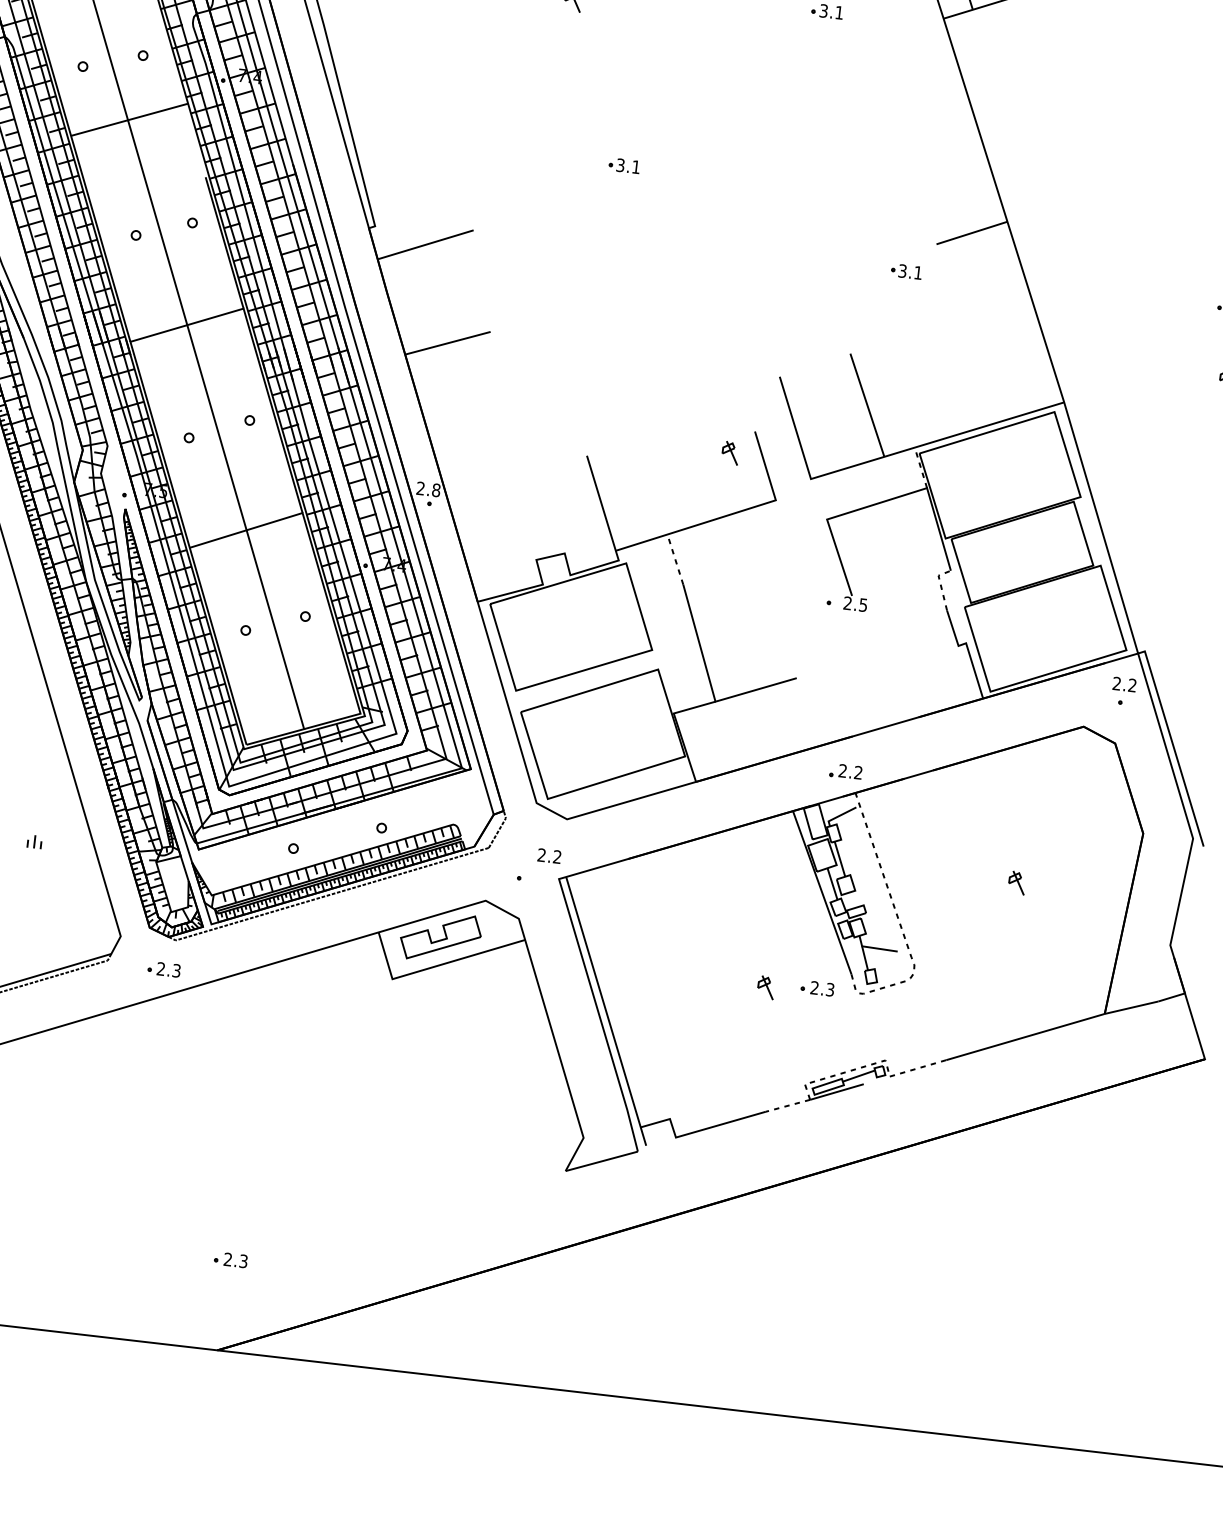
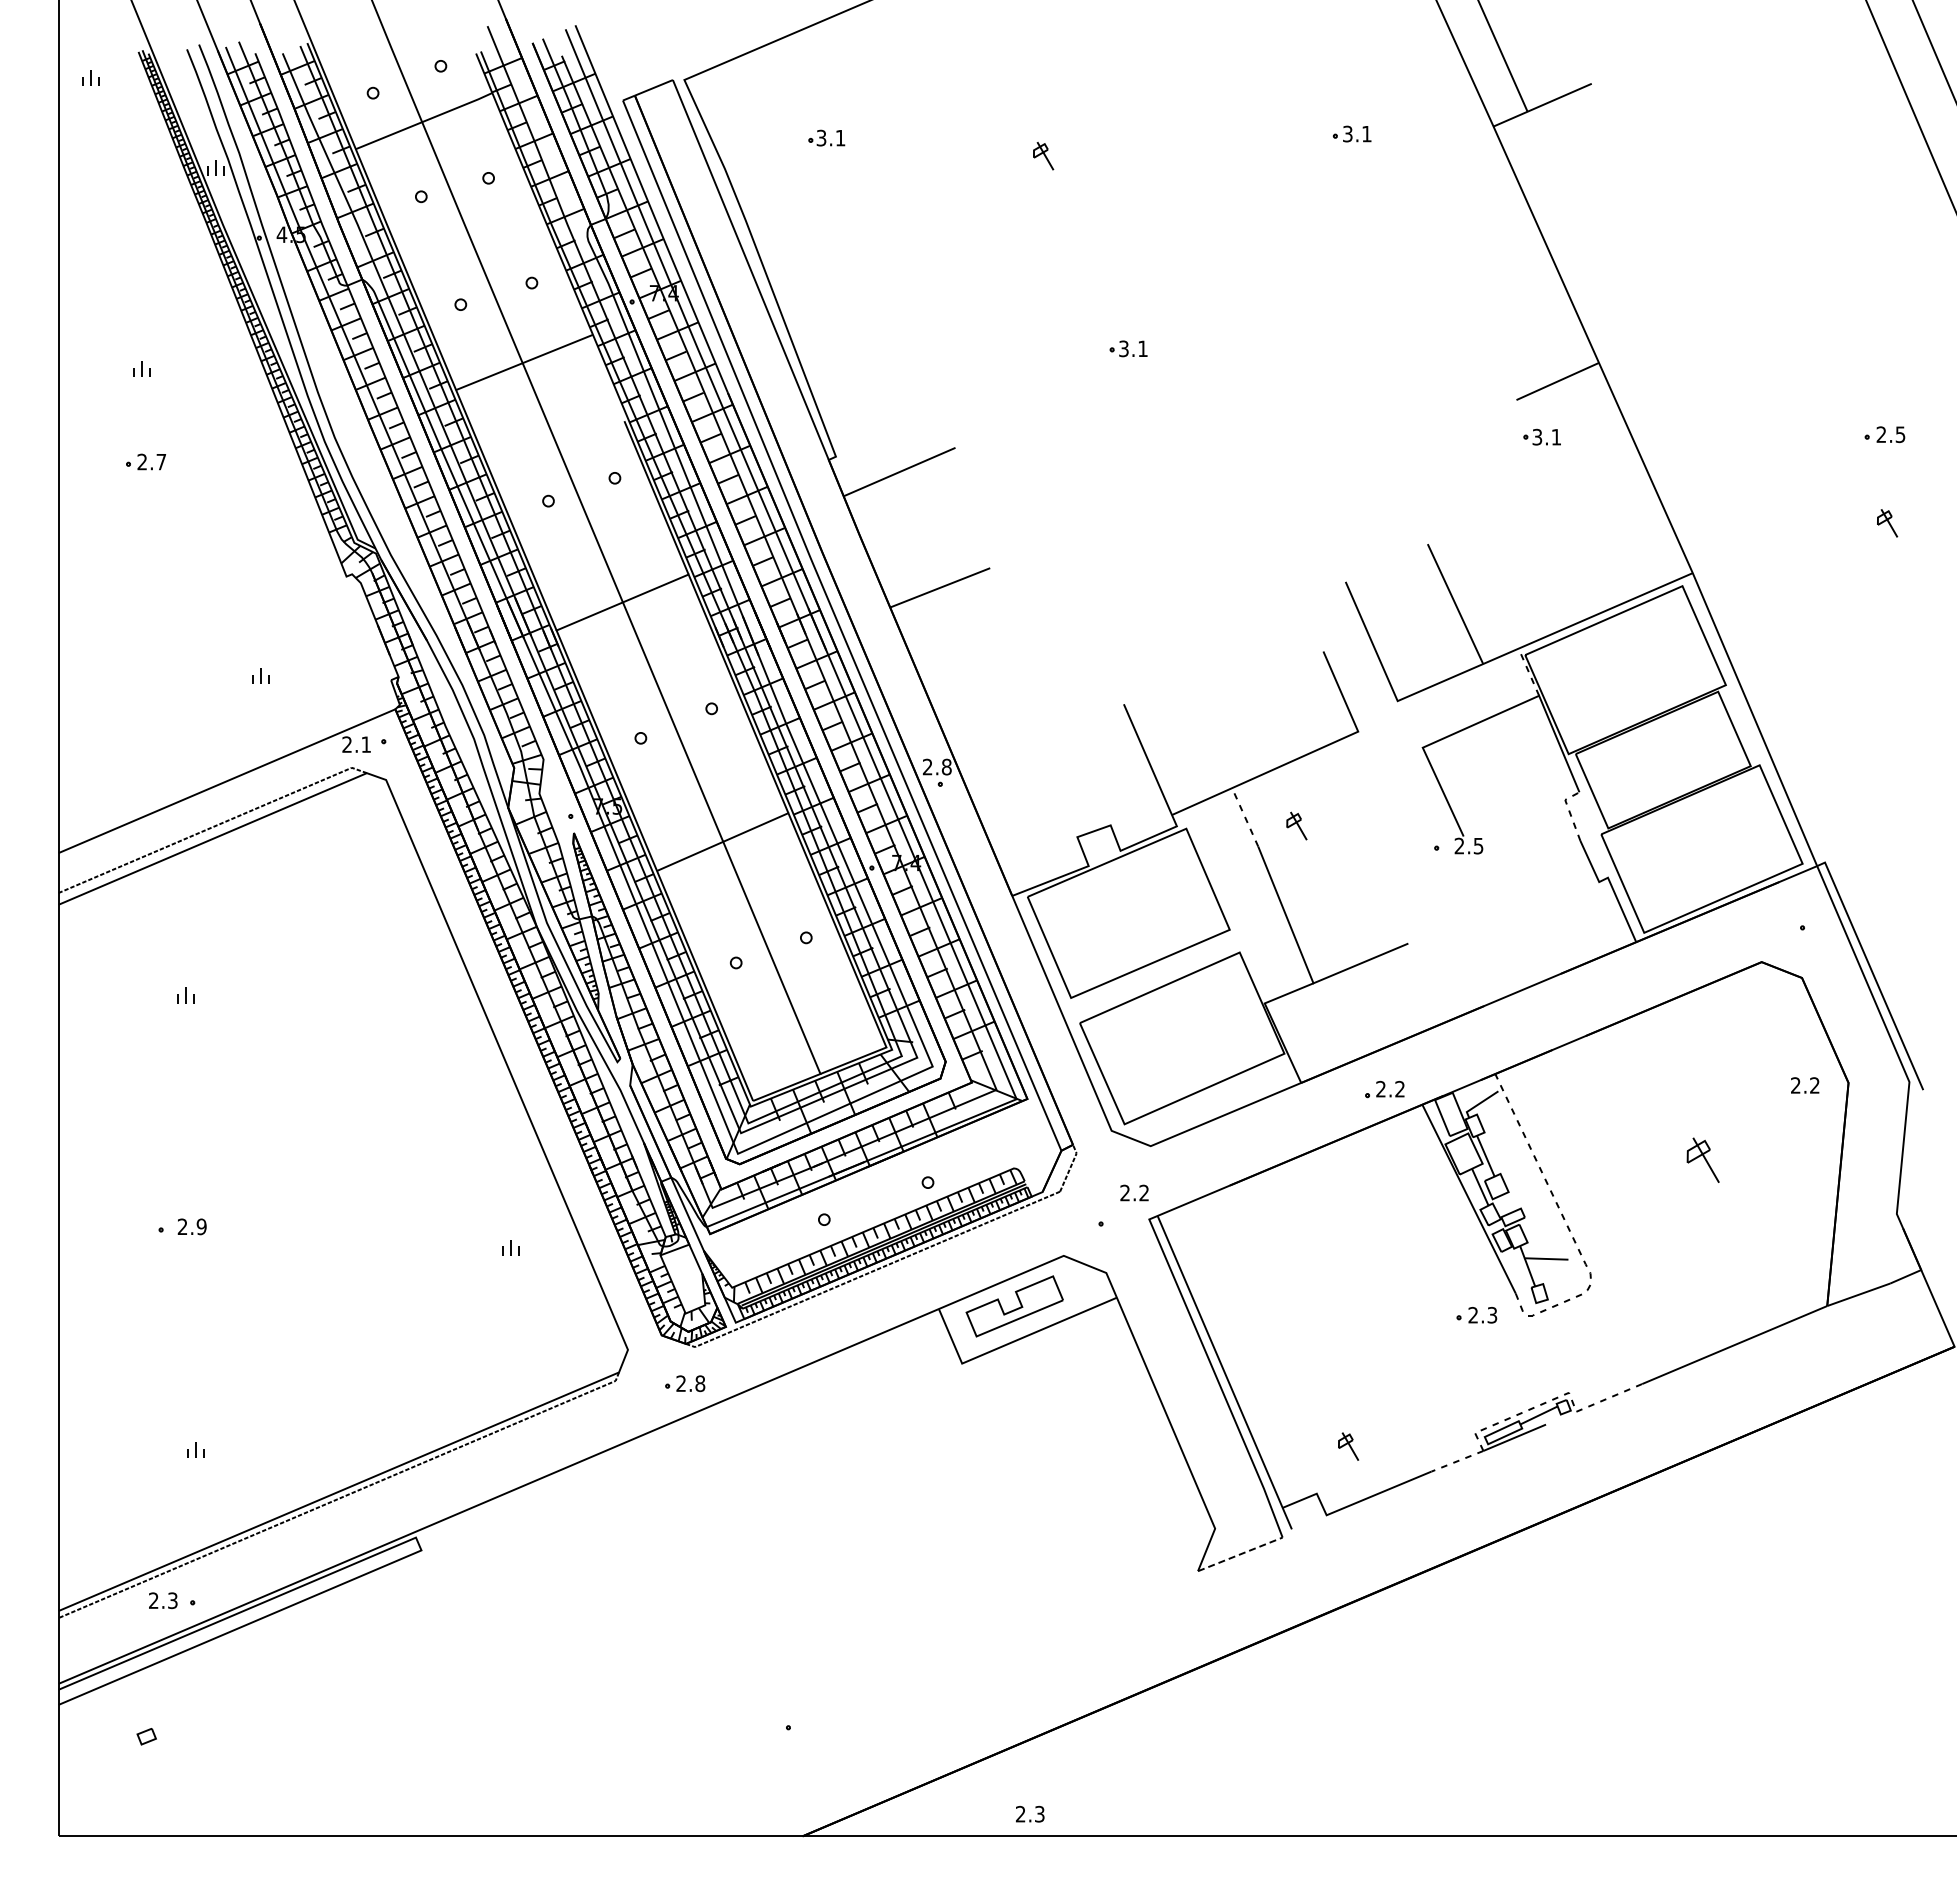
part: (906, 270) -> (1541, 436), moved
part: (730, 452) -> (1296, 825), moved
text: (1124, 684) -> (1805, 1085), moved
part: (845, 771) -> (1384, 1089), moved
part: (1016, 882) -> (1702, 1159), size x1.6
text: (176, 970) -> (700, 1383), 2.3 -> 2.8
part: (766, 987) -> (1348, 1446), moved
line: (601, 1161) -> (1240, 1554), solid -> dashed
text: (236, 1259) -> (1030, 1813), moved

